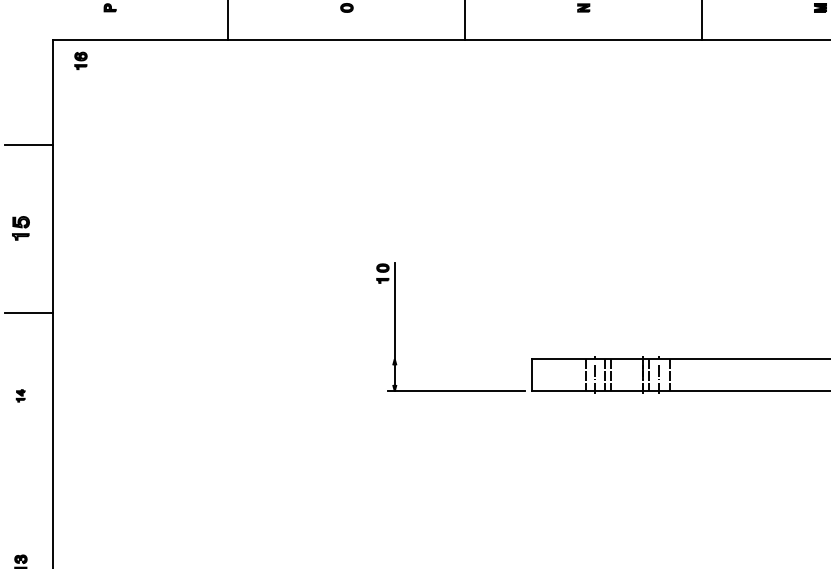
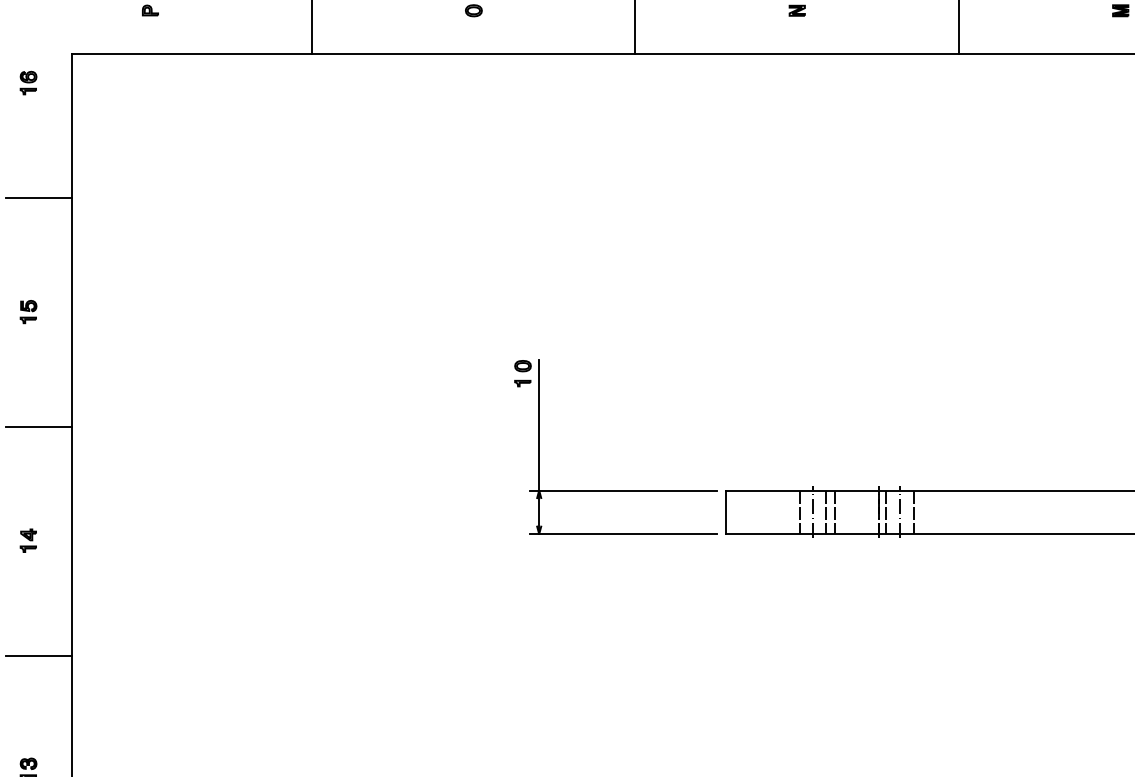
part: (80, 60) -> (28, 82), moved
part: (20, 228) -> (28, 312), size x0.71
line: (456, 359) -> (623, 490), added
part: (20, 395) -> (27, 540), size x1.43
line: (28, 479) -> (38, 655), added

